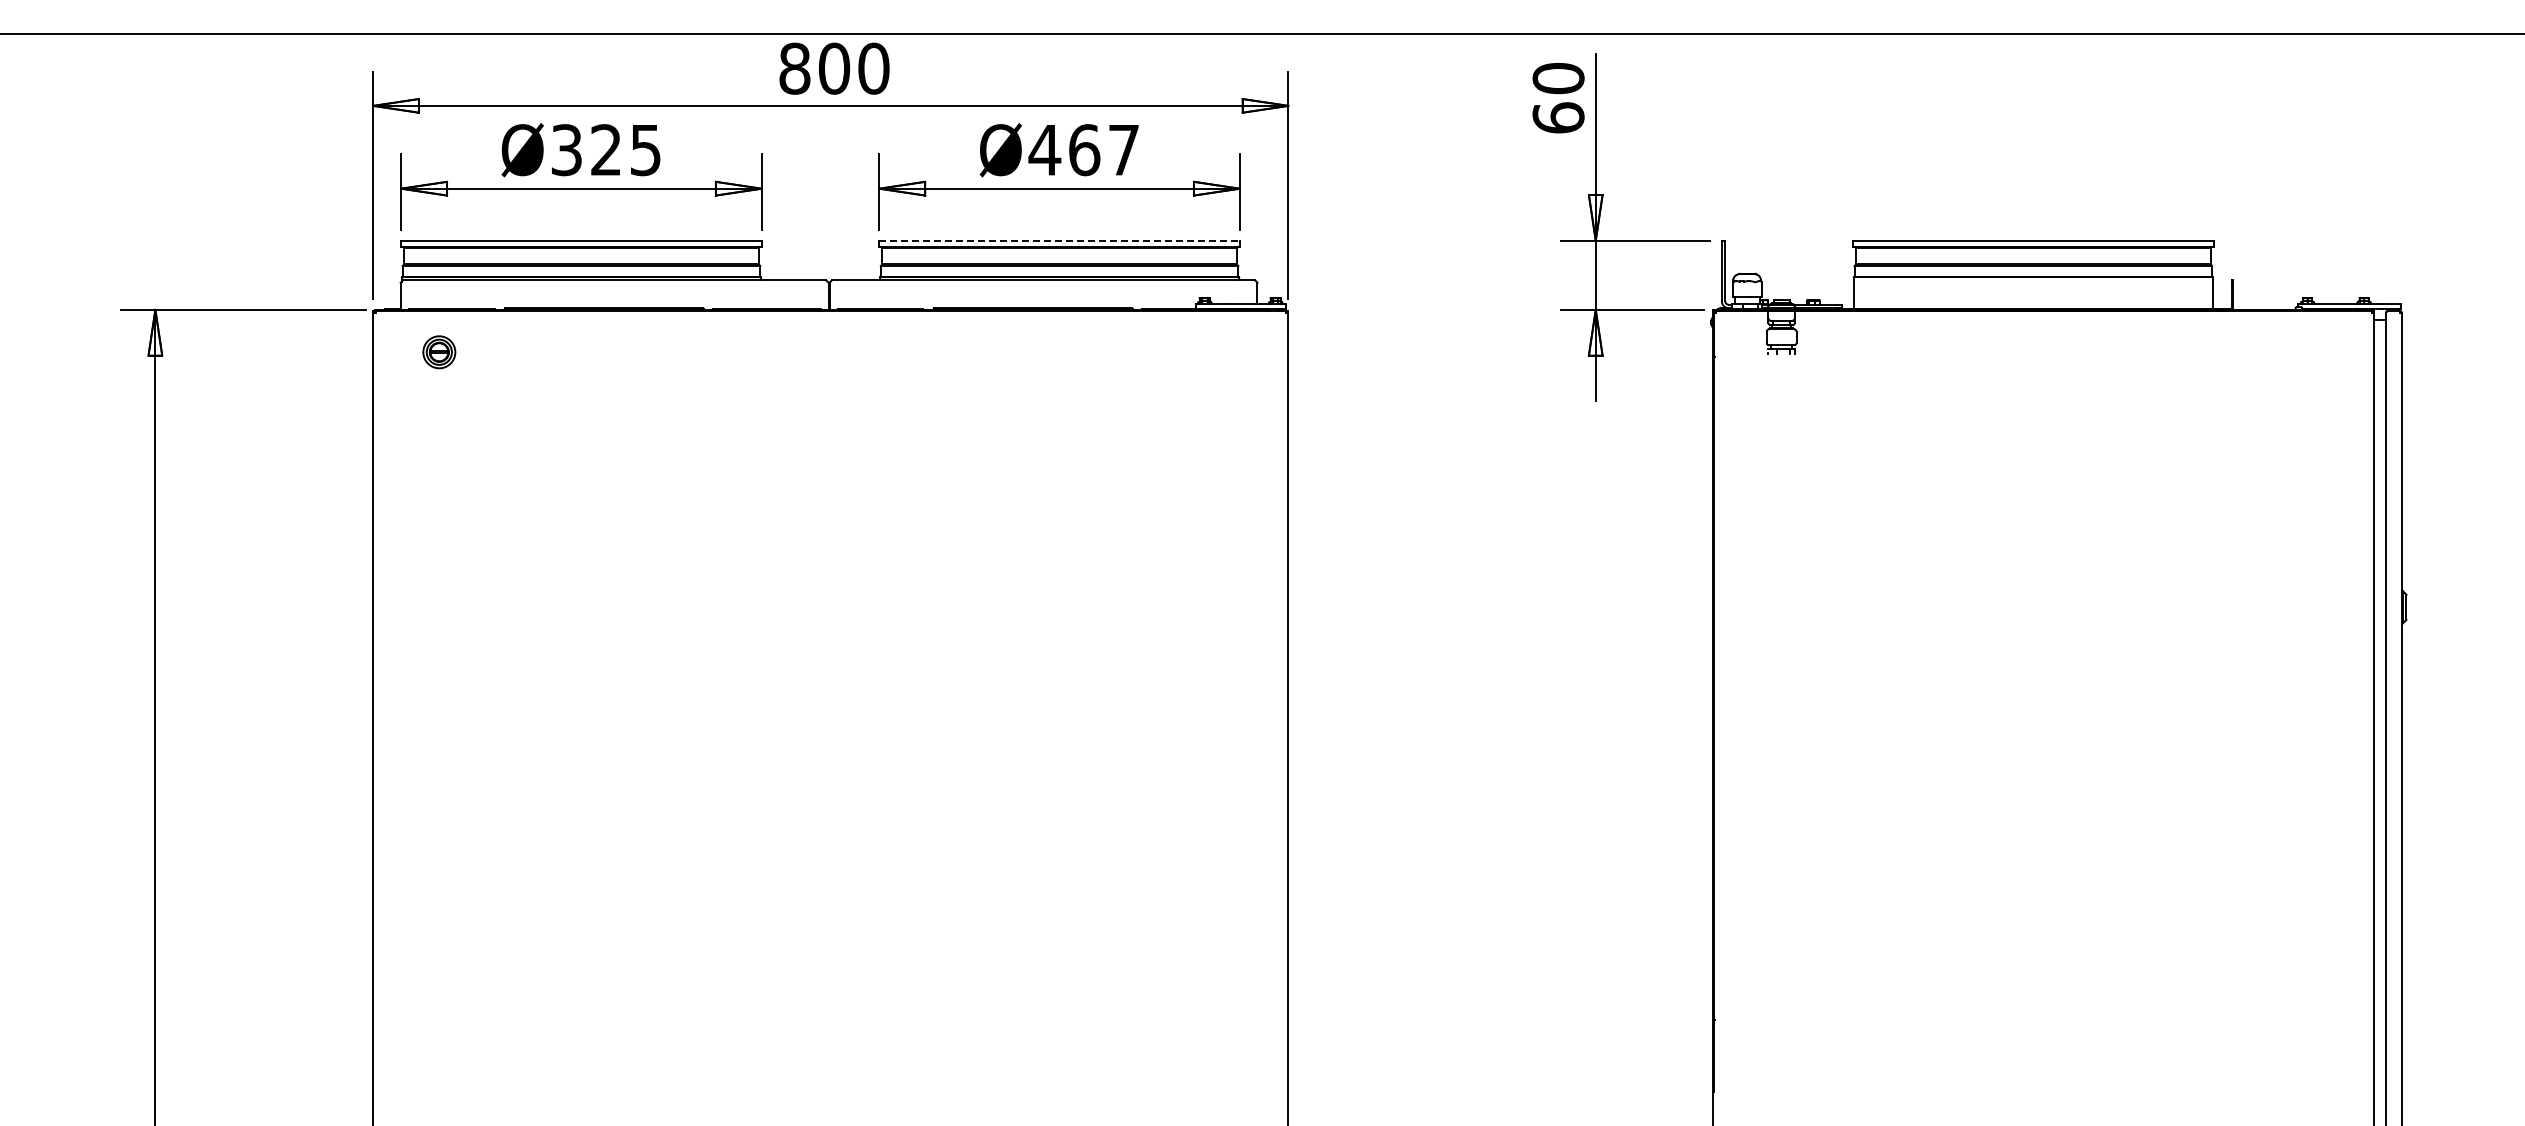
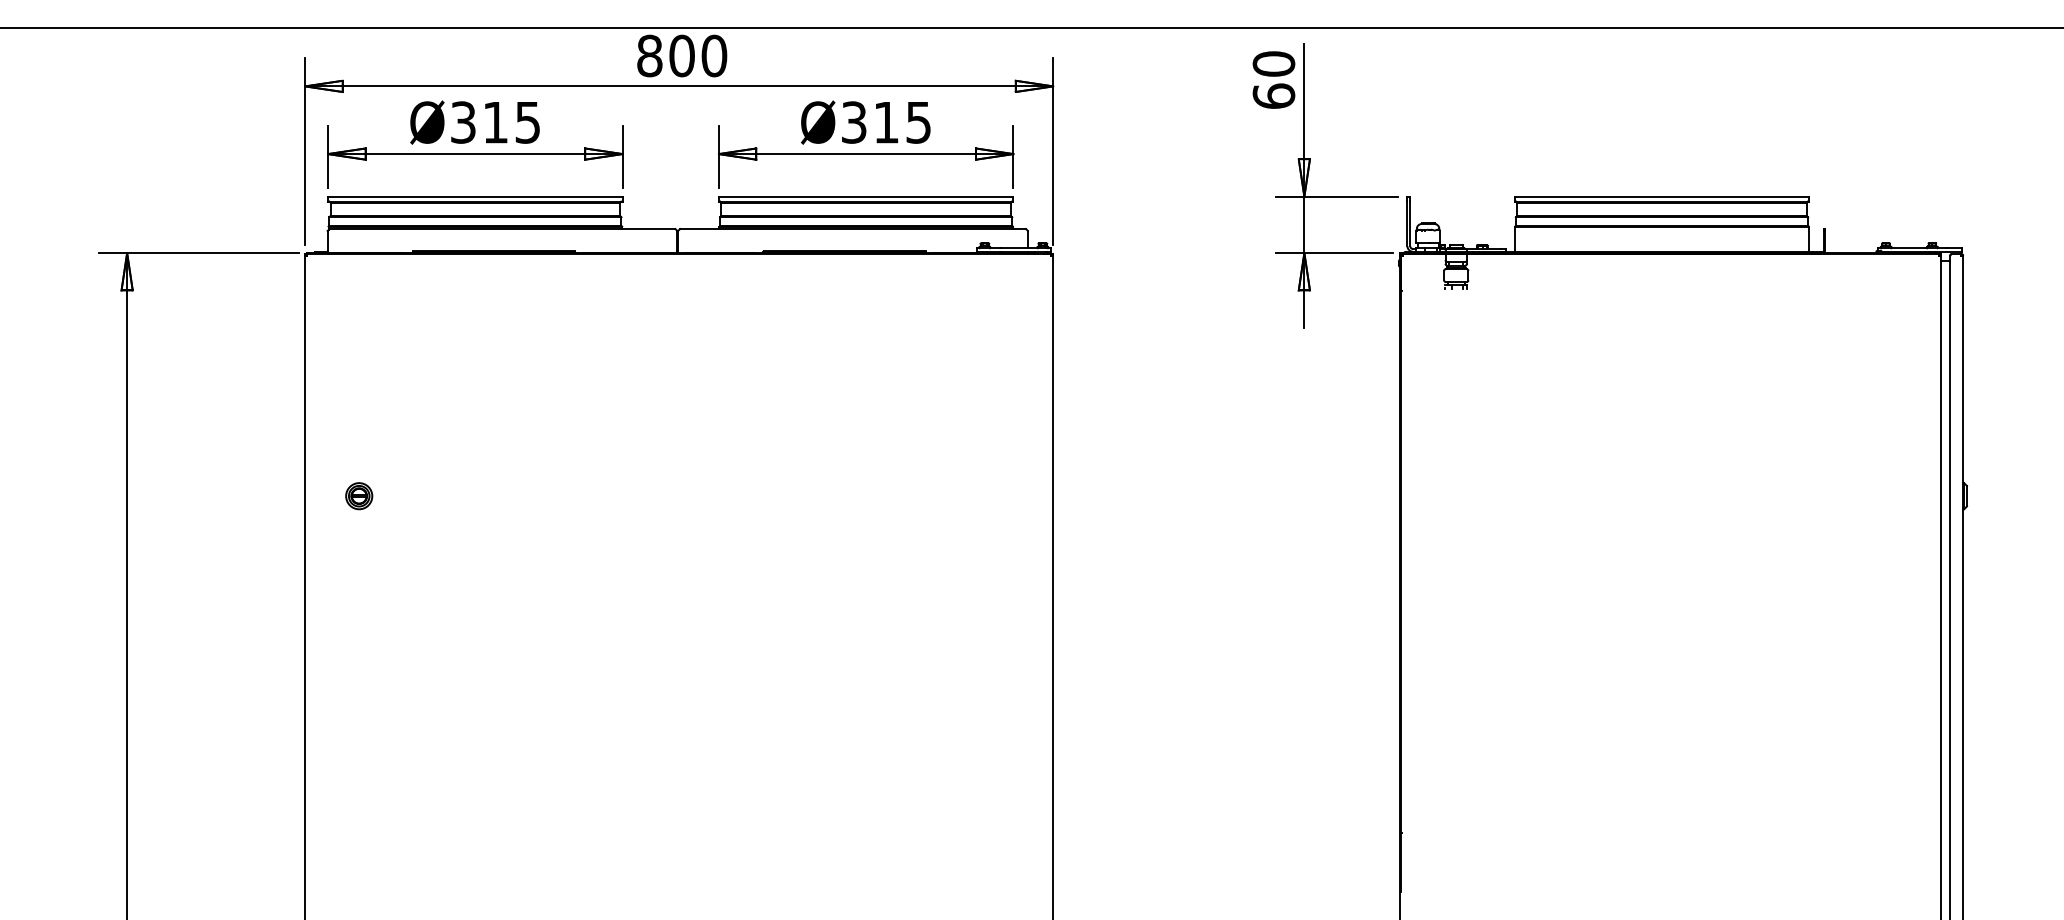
text: (605, 149) -> (495, 122), Ø325 -> Ø315
text: (1083, 150) -> (885, 122), Ø467 -> Ø315
line: (1060, 241) -> (866, 197), dashed -> solid
part: (439, 352) -> (359, 496), moved

